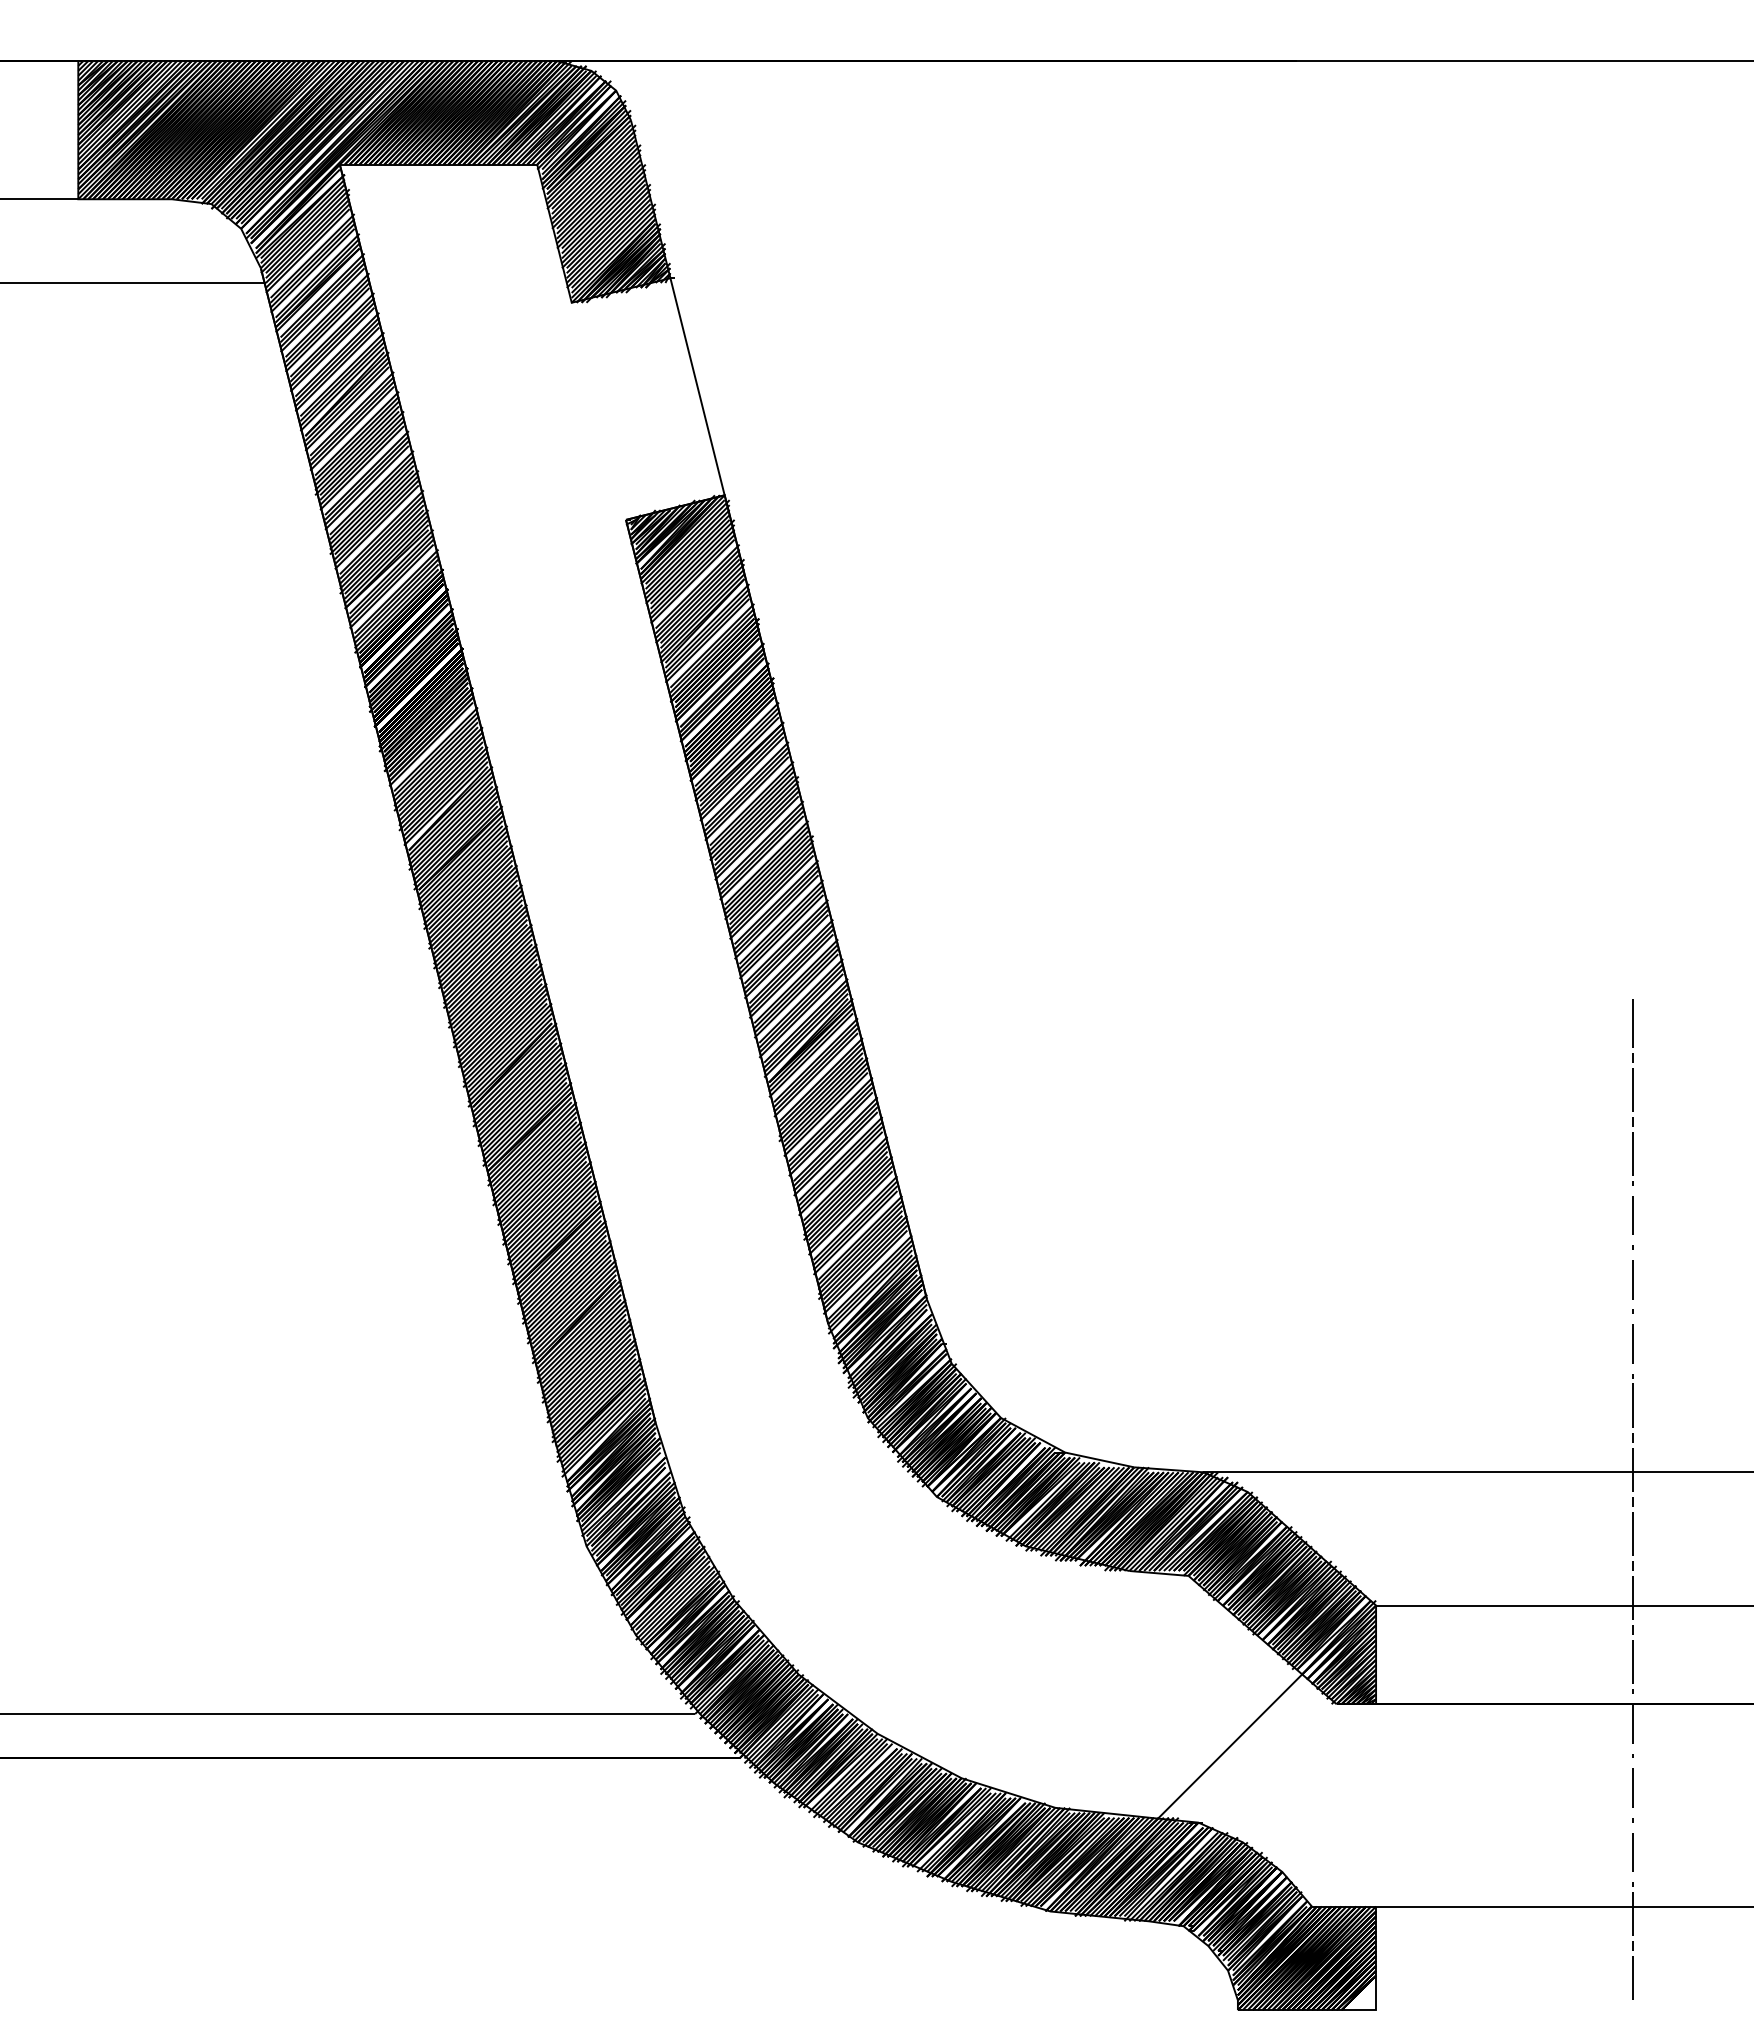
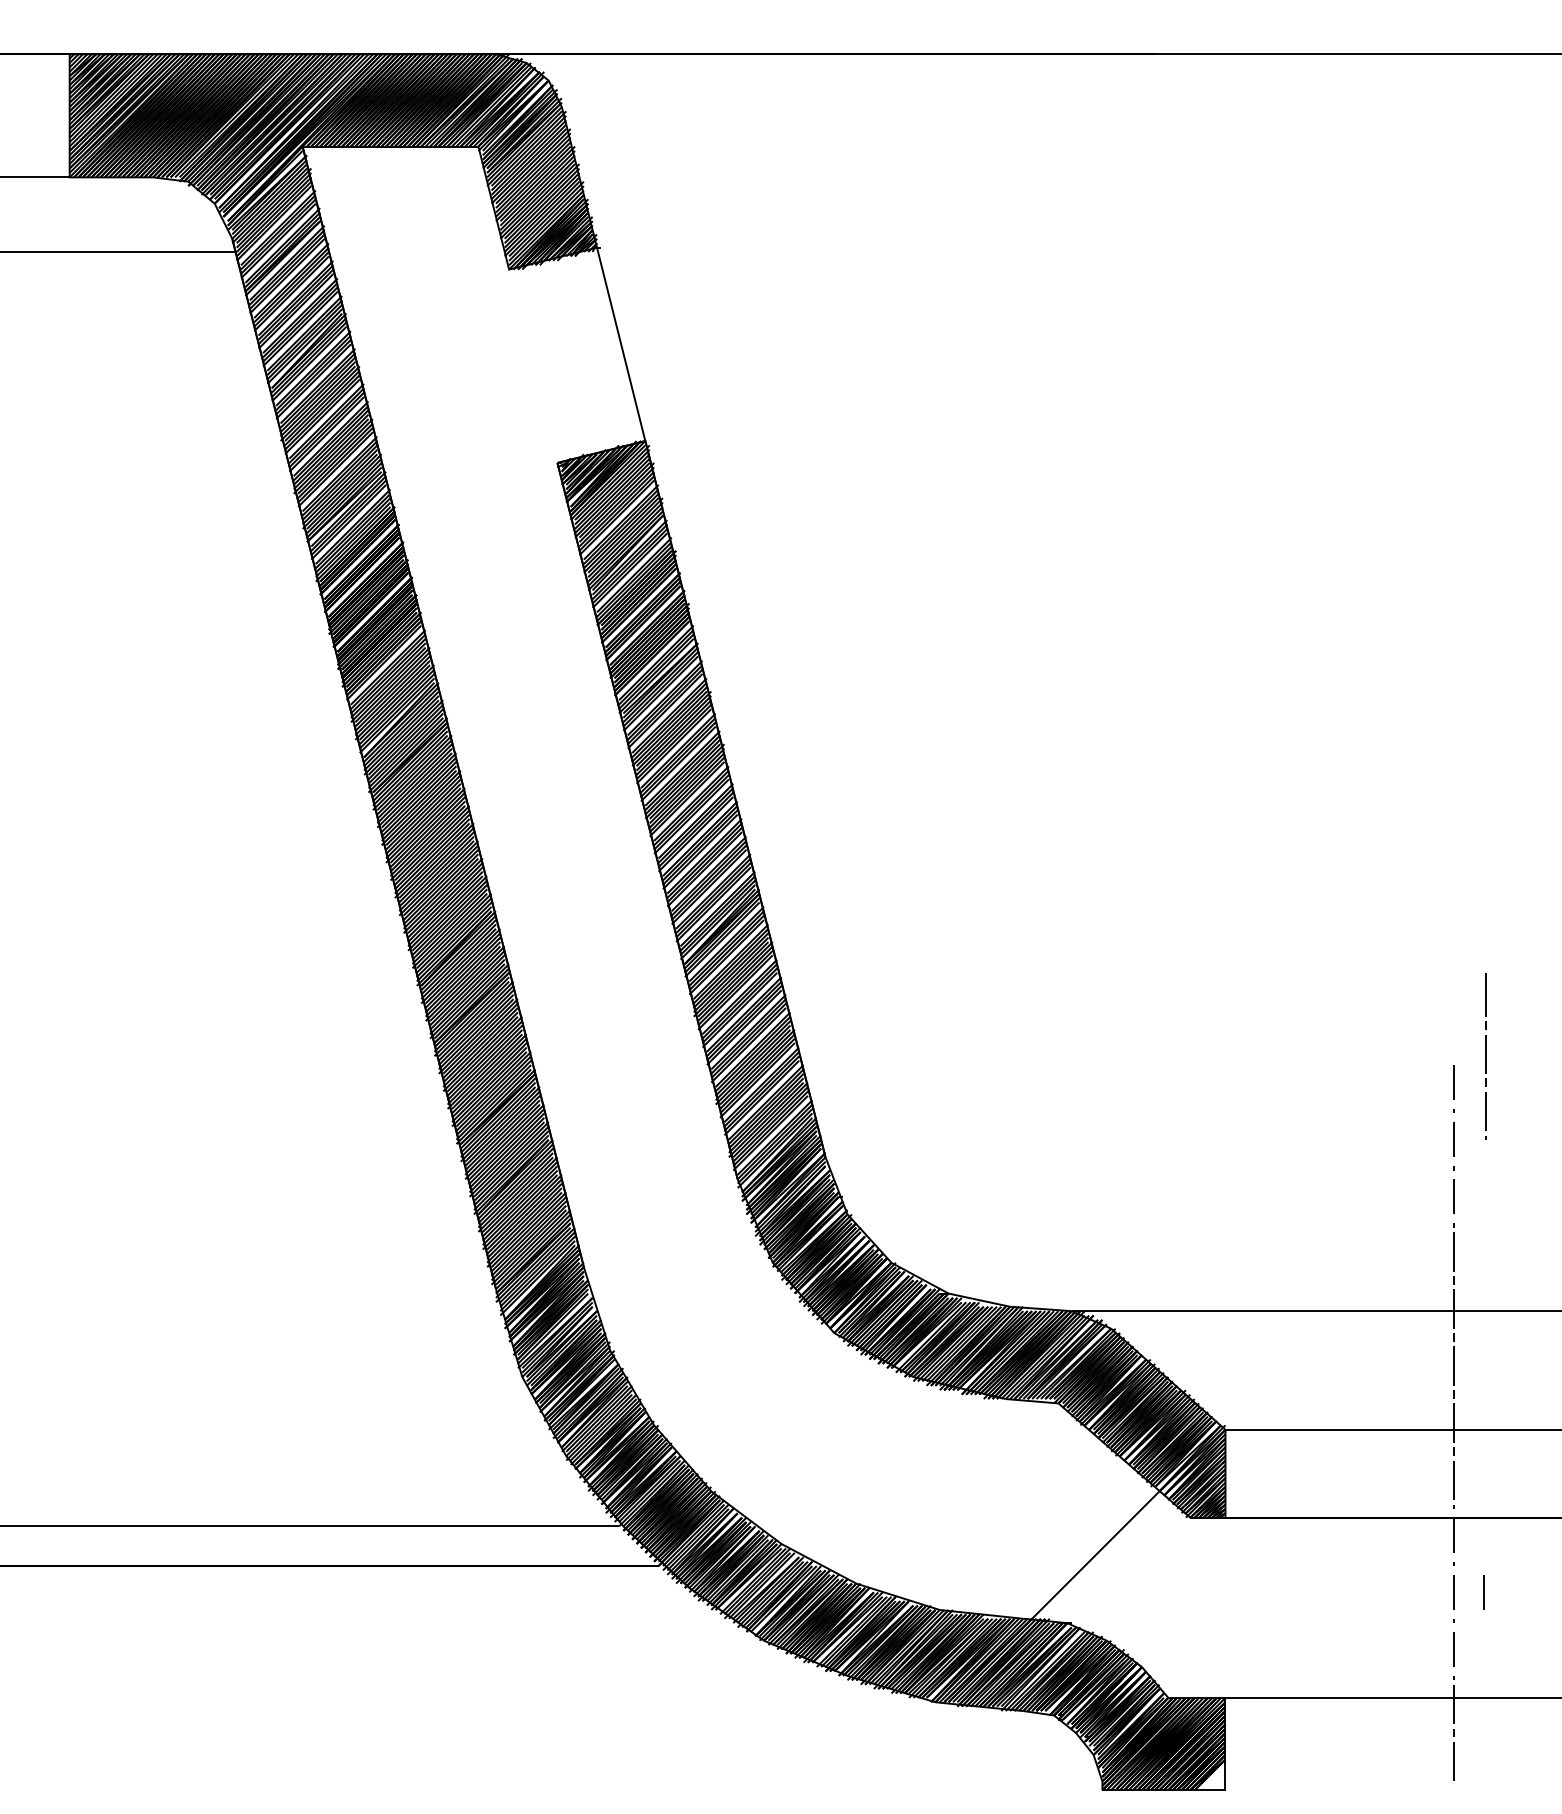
line: (1632, 1092) -> (1485, 1056), moved
line: (1666, 1787) -> (1484, 1591), added

